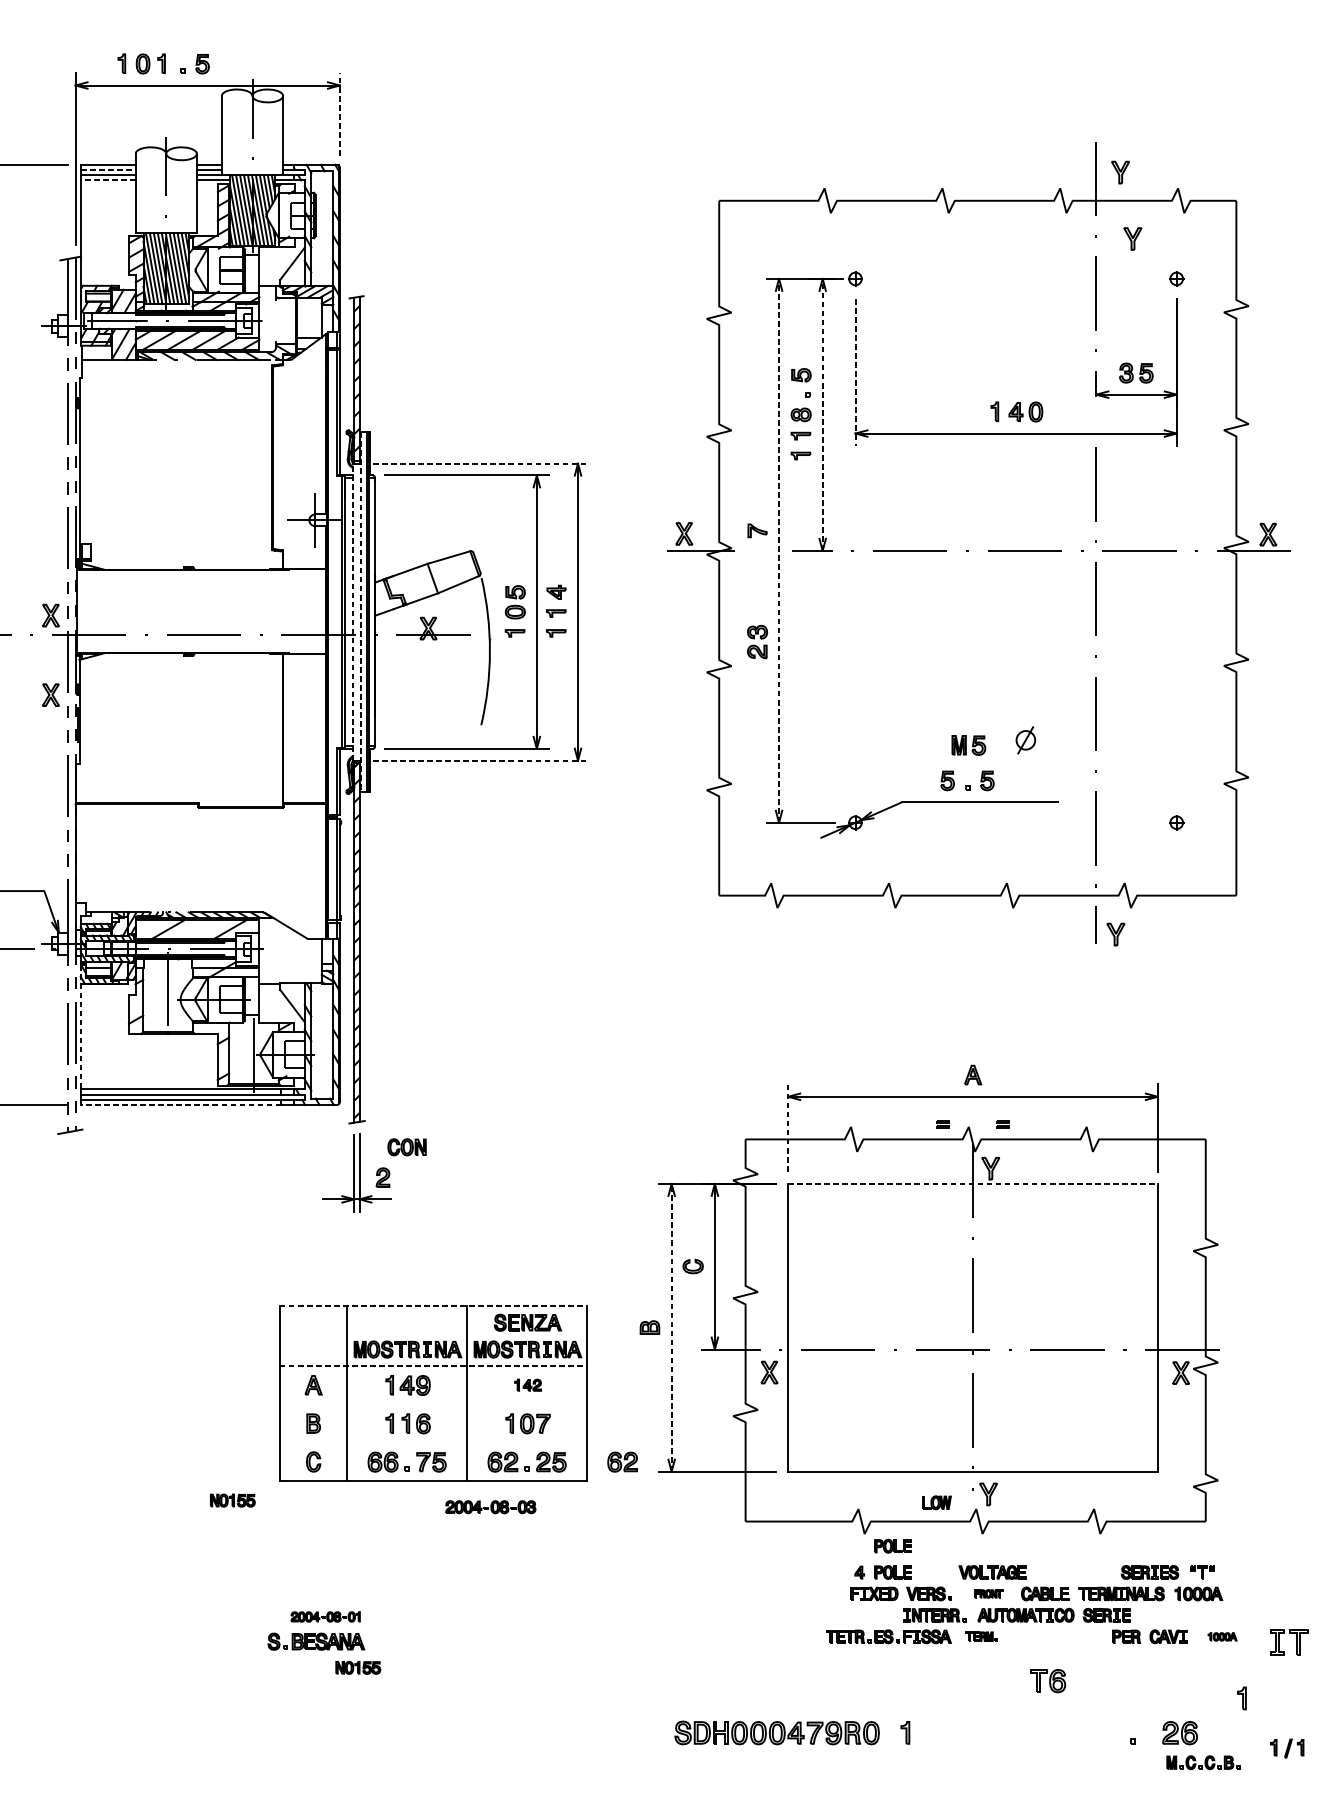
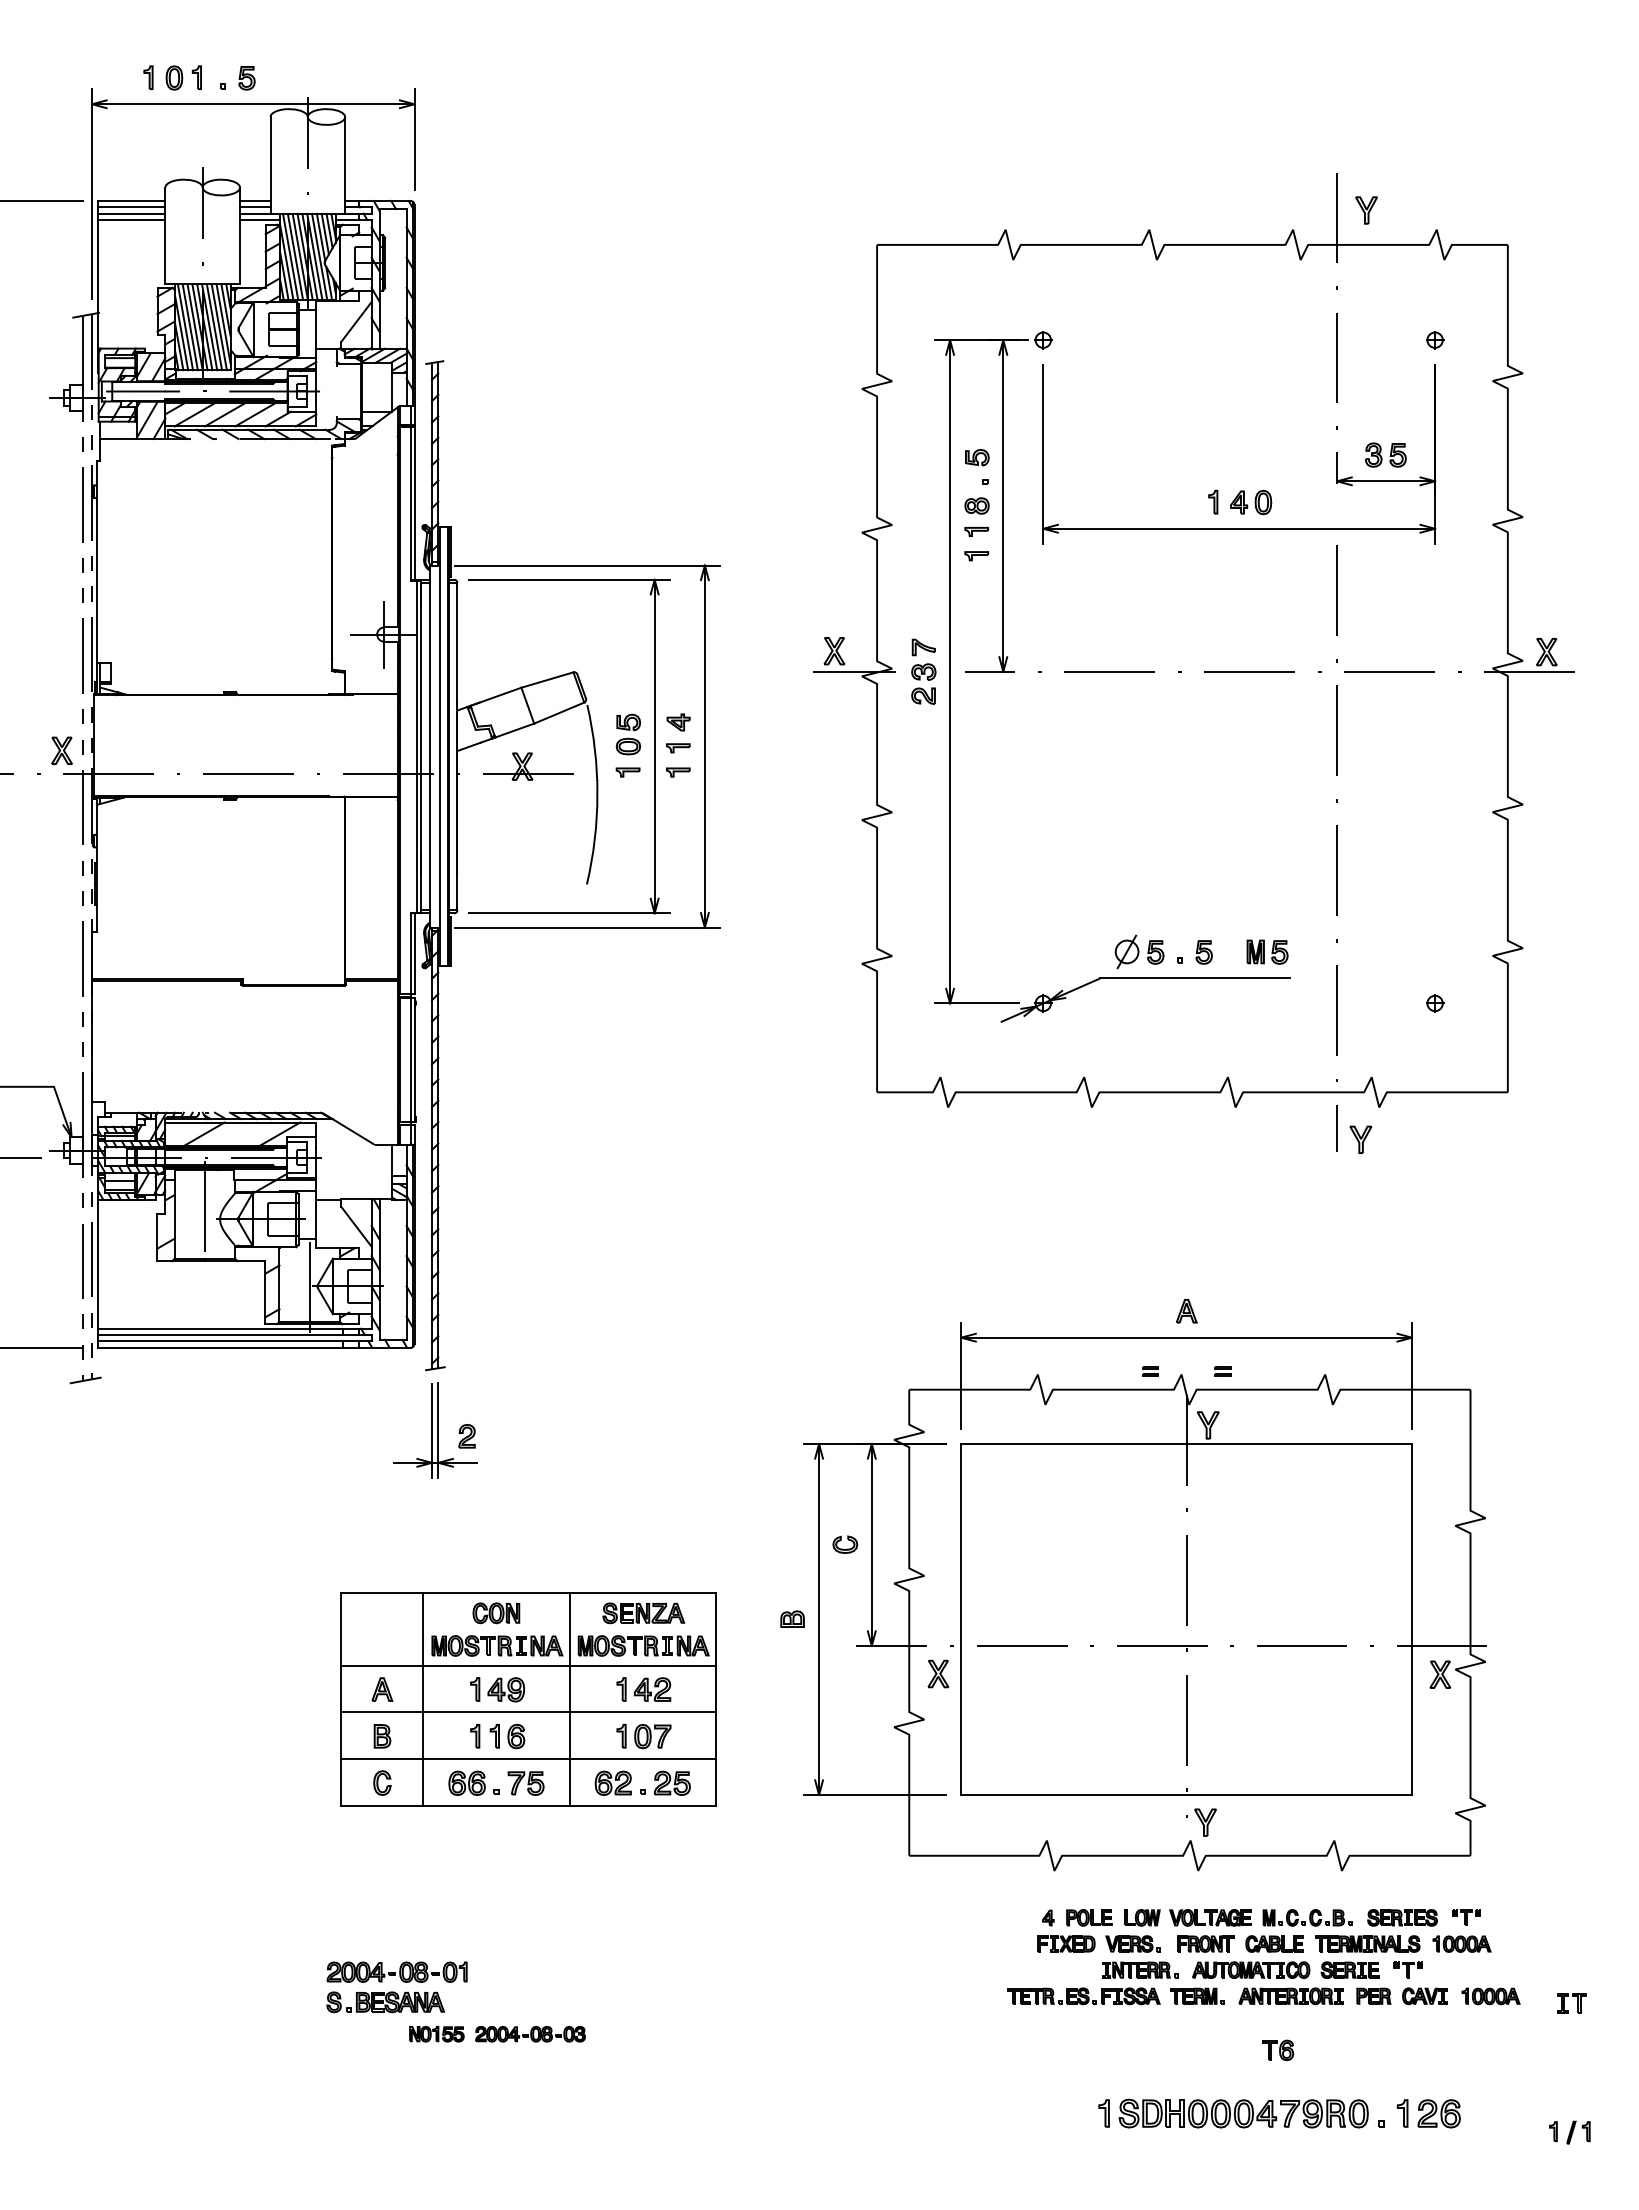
line: (339, 113) -> (414, 138), dashed -> solid
line: (108, 170) -> (132, 207), dashed -> solid
line: (107, 180) -> (131, 220), dashed -> solid
part: (1132, 239) -> (1381, 291), removed
line: (855, 372) -> (1043, 454), dashed -> solid
line: (822, 415) -> (1003, 506), dashed -> solid
line: (482, 463) -> (588, 565), dashed -> solid
line: (779, 550) -> (950, 671), dashed -> solid
line: (353, 612) -> (430, 746), dashed -> solid
line: (360, 612) -> (439, 747), dashed -> solid
part: (757, 641) -> (923, 683), moved
part: (50, 694) -> (61, 847), removed
part: (1025, 739) -> (1126, 951), moved
part: (968, 744) -> (1267, 951), moved
line: (482, 760) -> (588, 927), dashed -> solid
line: (80, 1027) -> (98, 1253), dashed -> solid
line: (180, 1104) -> (220, 1347), dashed -> solid
line: (788, 1127) -> (961, 1375), dashed -> solid
part: (407, 1147) -> (496, 1613), moved
line: (973, 1184) -> (1187, 1444), dashed -> solid
line: (433, 1305) -> (528, 1592), dashed -> solid
line: (672, 1327) -> (819, 1618), dashed -> solid
line: (433, 1365) -> (528, 1665), dashed -> solid
part: (527, 1385) -> (643, 1689), size x1.67
line: (433, 1404) -> (528, 1712), added
line: (433, 1442) -> (528, 1759), added
part: (621, 1461) -> (758, 1782), removed
part: (232, 1500) -> (283, 1829), removed
part: (936, 1502) -> (1142, 1917), moved
part: (490, 1507) -> (530, 2034), moved
part: (893, 1545) -> (1089, 1885), removed
part: (988, 1593) -> (1205, 1943), size x1.67
part: (1154, 1614) -> (1407, 1969), added
part: (325, 1616) -> (396, 1971), size x1.67
part: (981, 1636) -> (1197, 1995), size x1.43
part: (1058, 1636) -> (1290, 1996), added
part: (1222, 1636) -> (1490, 1996), size x1.67
part: (1288, 1642) -> (1571, 2003), size x0.62
part: (1048, 1681) -> (1278, 2050), size x0.71
part: (1241, 1698) -> (1402, 2113), moved
part: (776, 1732) -> (1243, 2113), moved
part: (1203, 1762) -> (1307, 1917), moved

